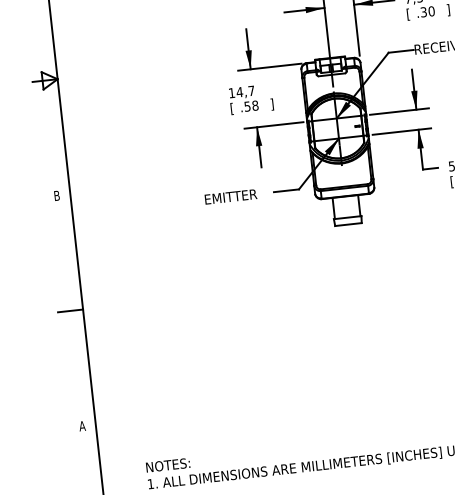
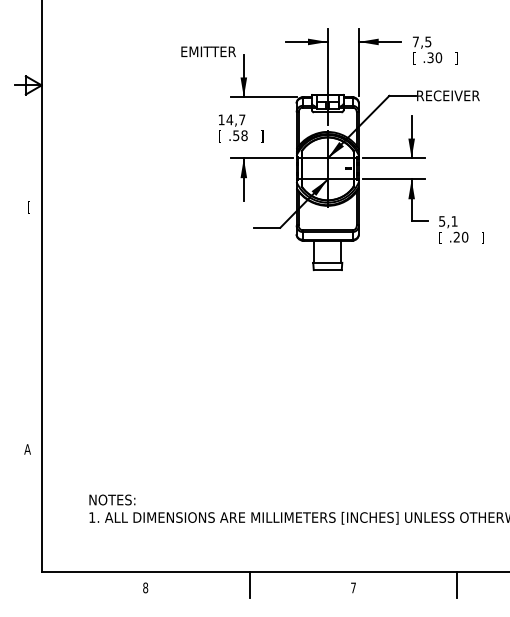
text: (56, 196) -> (27, 207), B -> [
text: (230, 196) -> (208, 51), moved
line: (70, 311) -> (28, 328), removed

